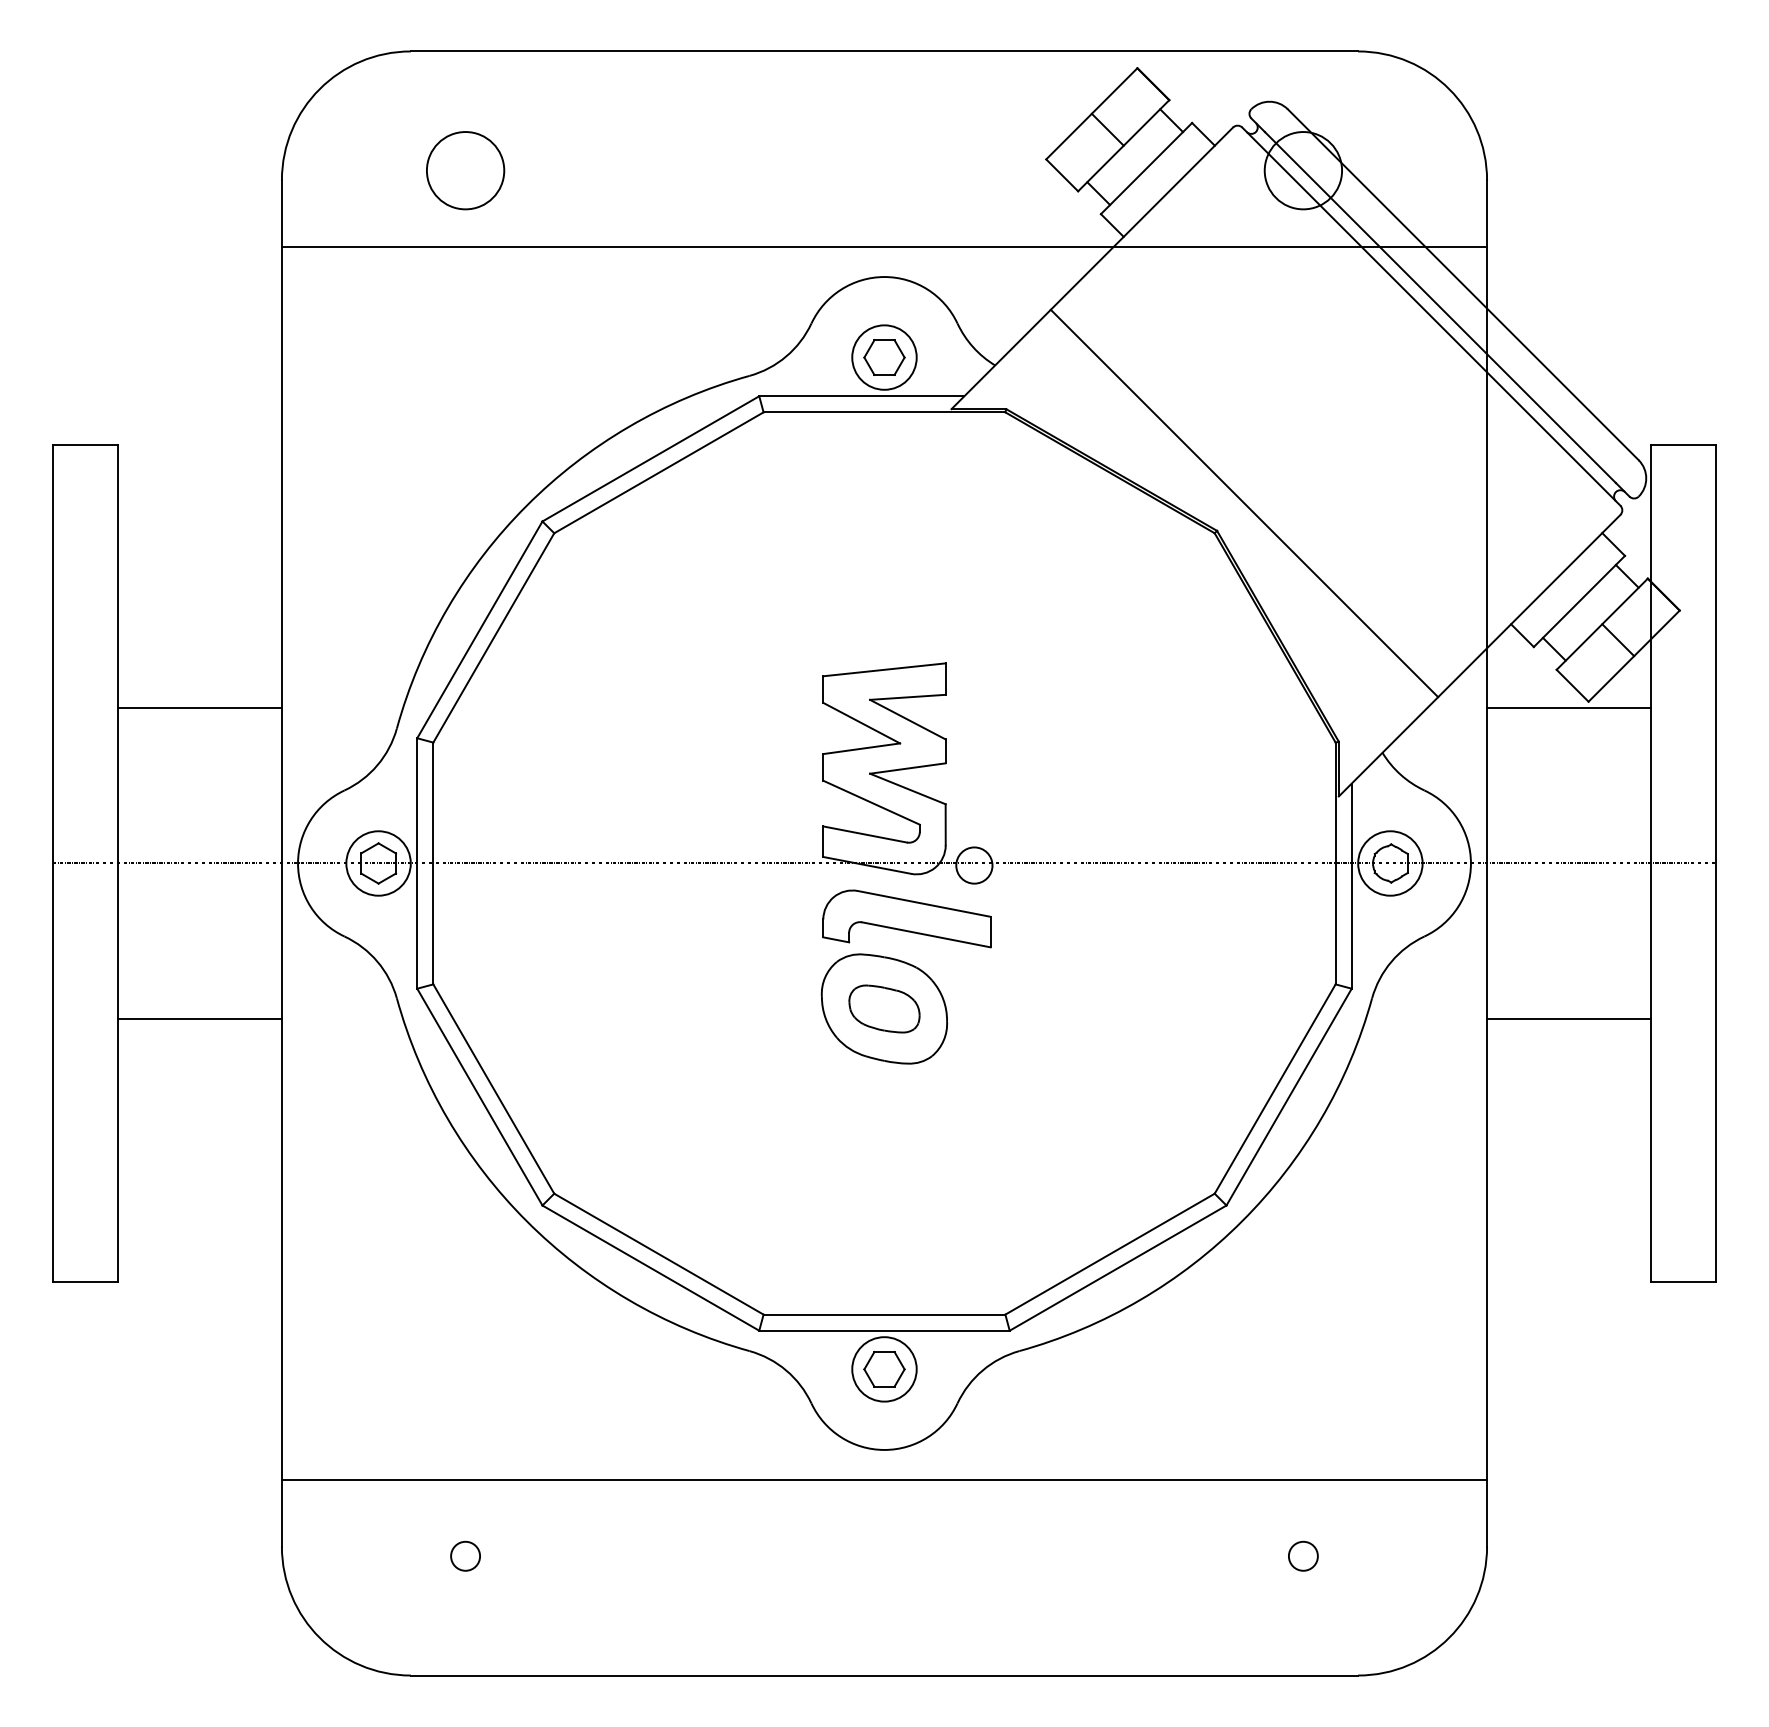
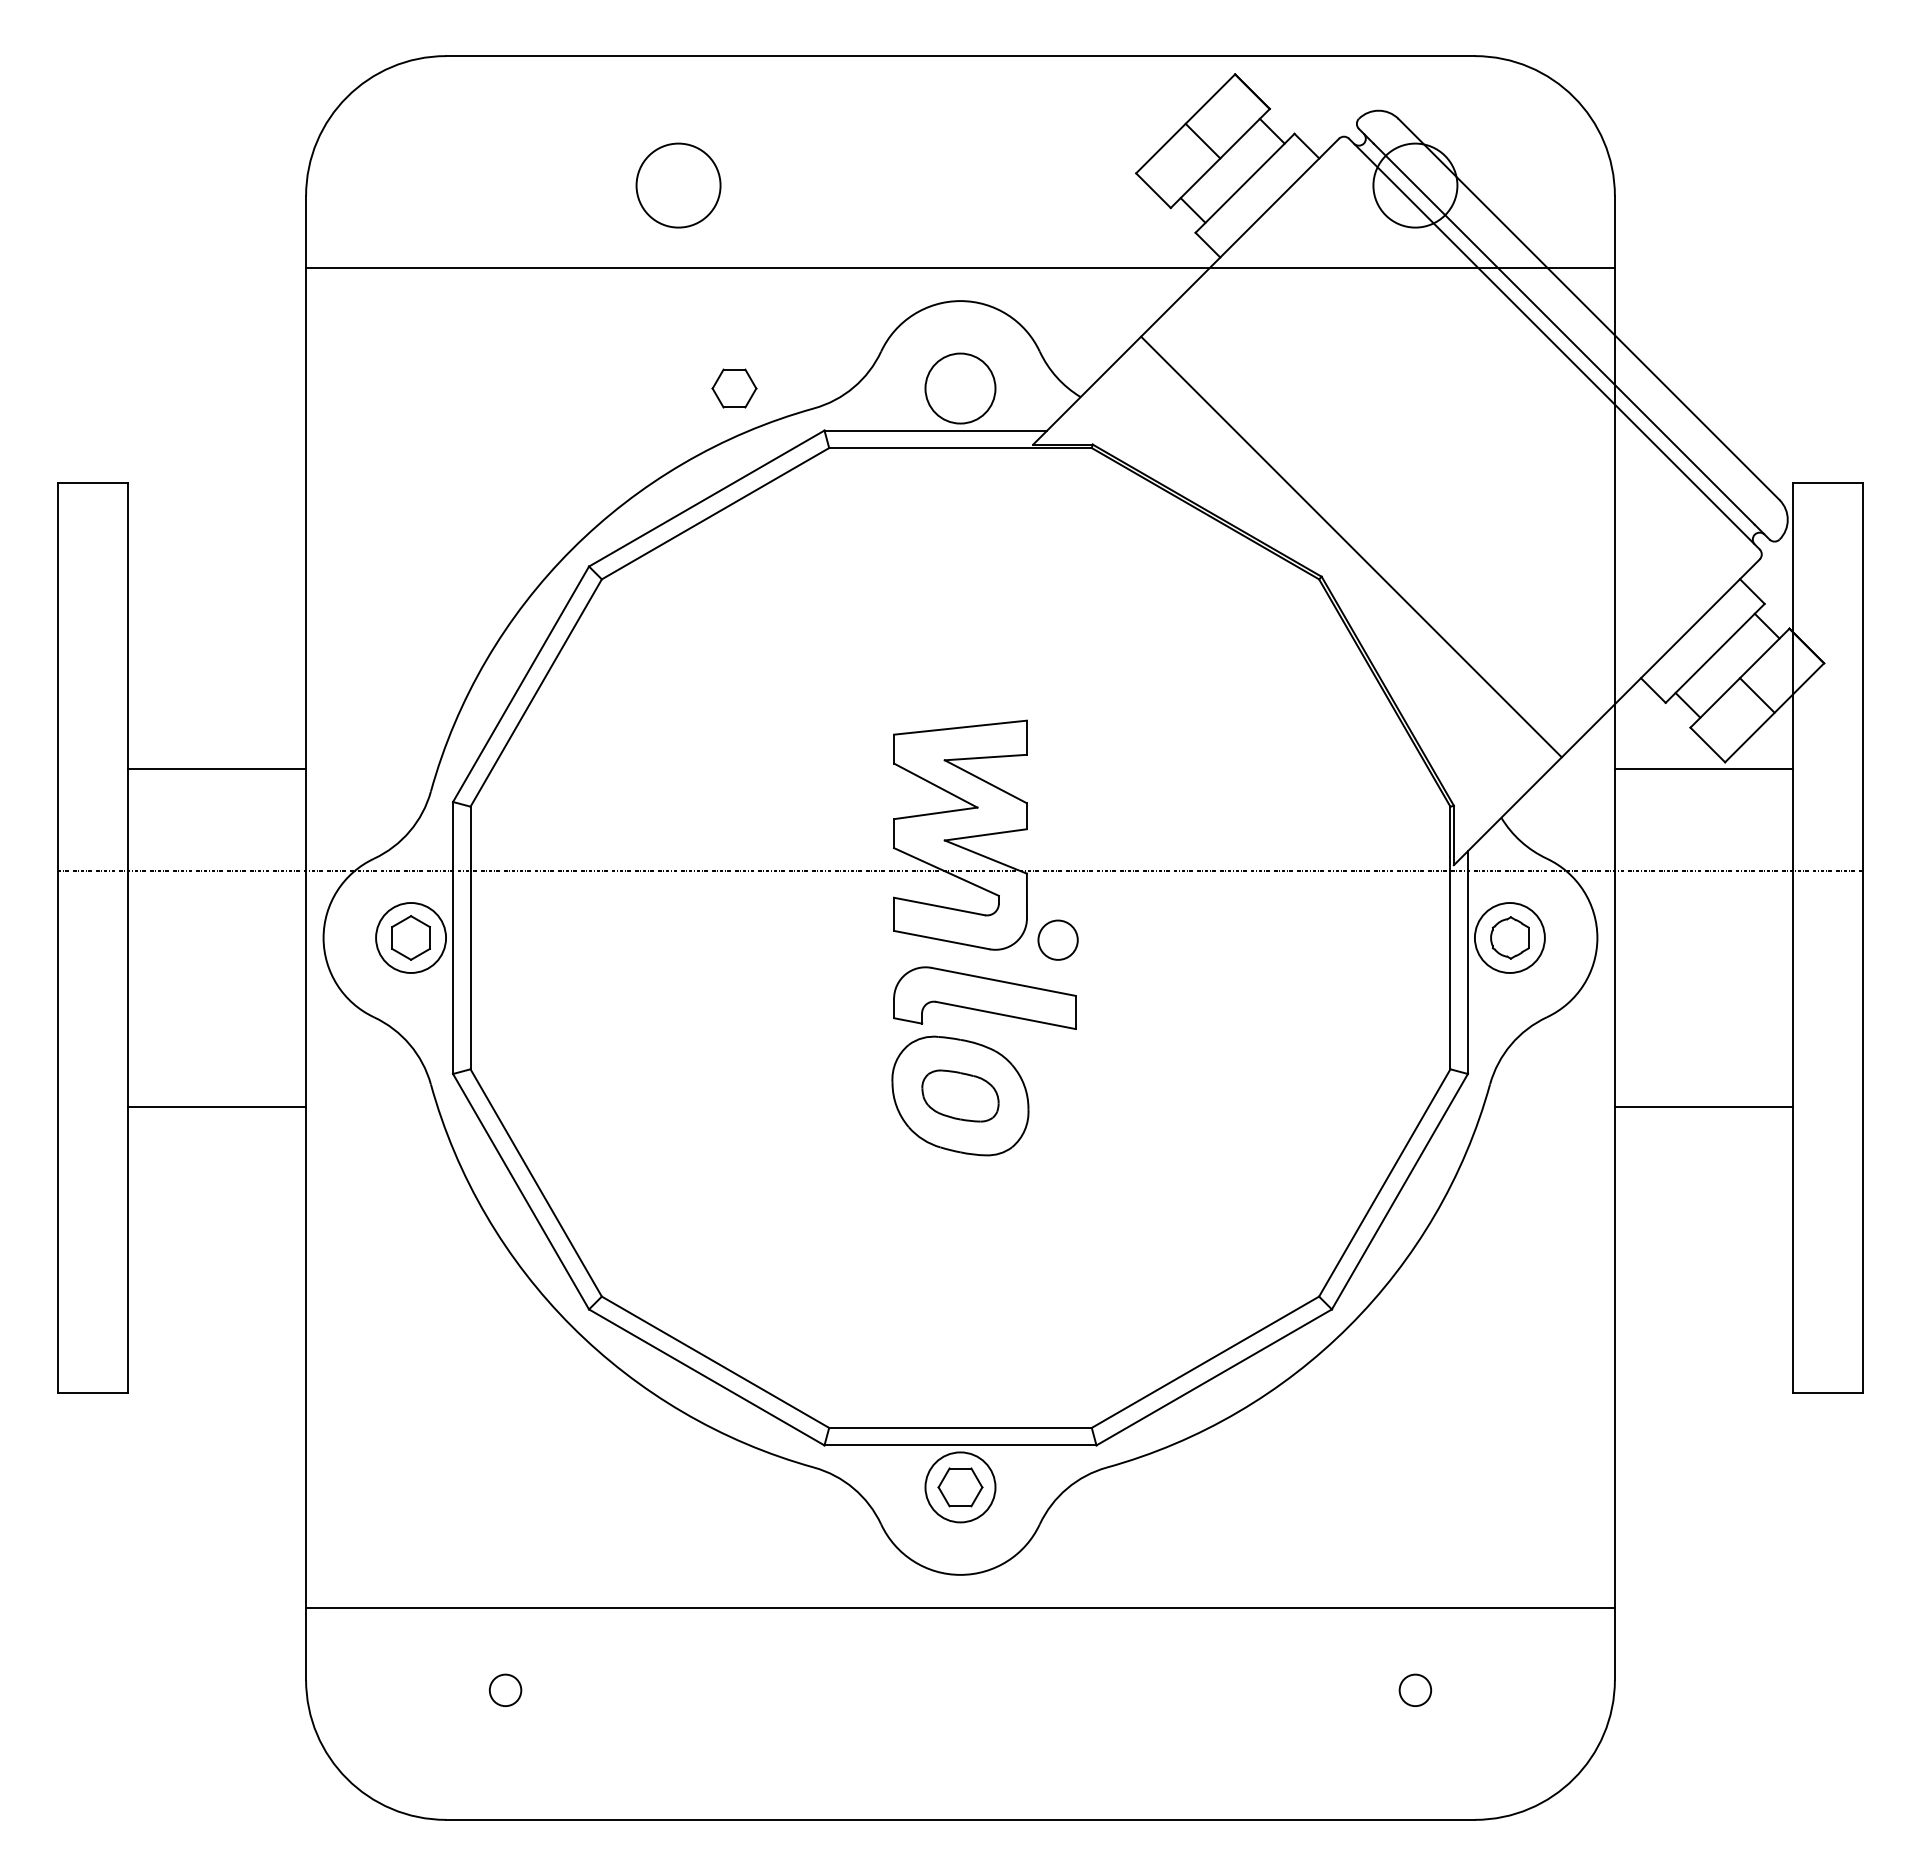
circle: (465, 170) -> (678, 185), moved
part: (884, 357) -> (734, 388), moved
line: (884, 863) -> (960, 871), moved

